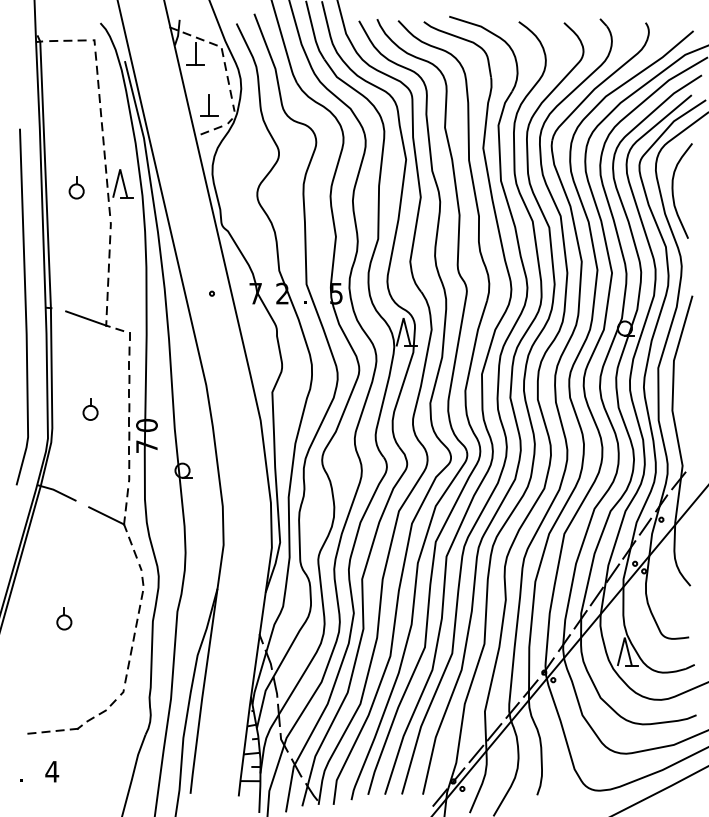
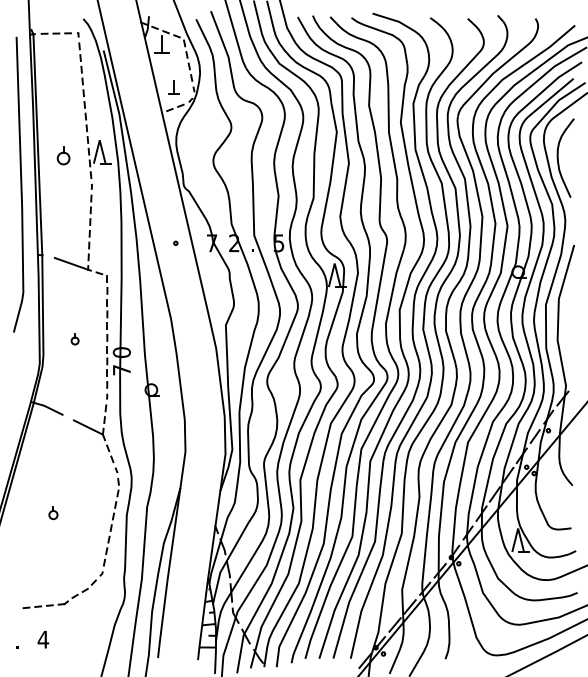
part: (209, 105) -> (173, 87), size x0.7
line: (24, 306) -> (20, 184), moved
part: (90, 409) -> (75, 339), size x0.6
part: (64, 618) -> (53, 512), size x0.7

